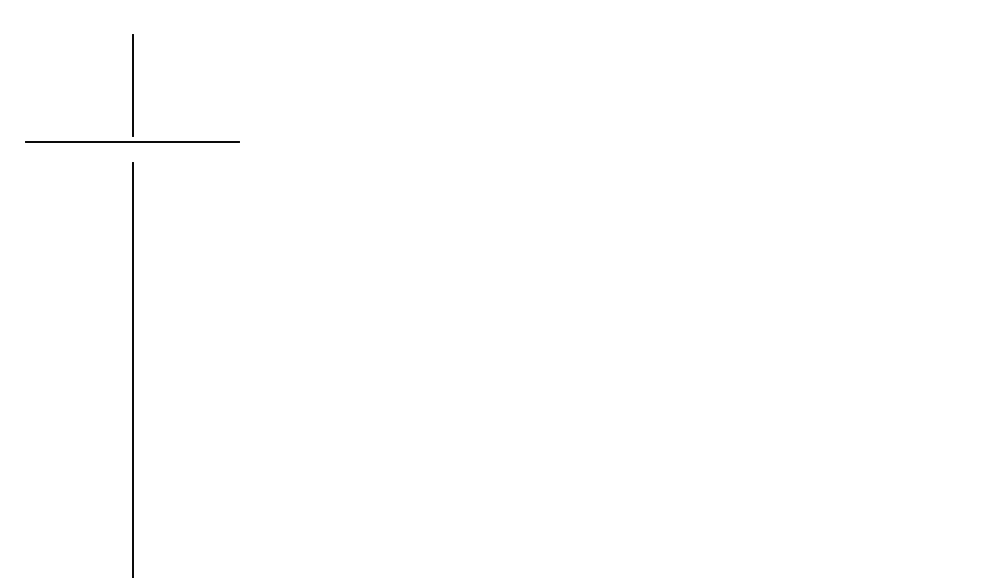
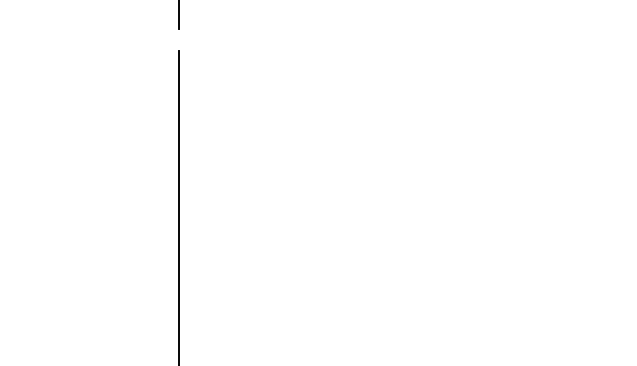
line: (132, 141) -> (179, 33), removed

